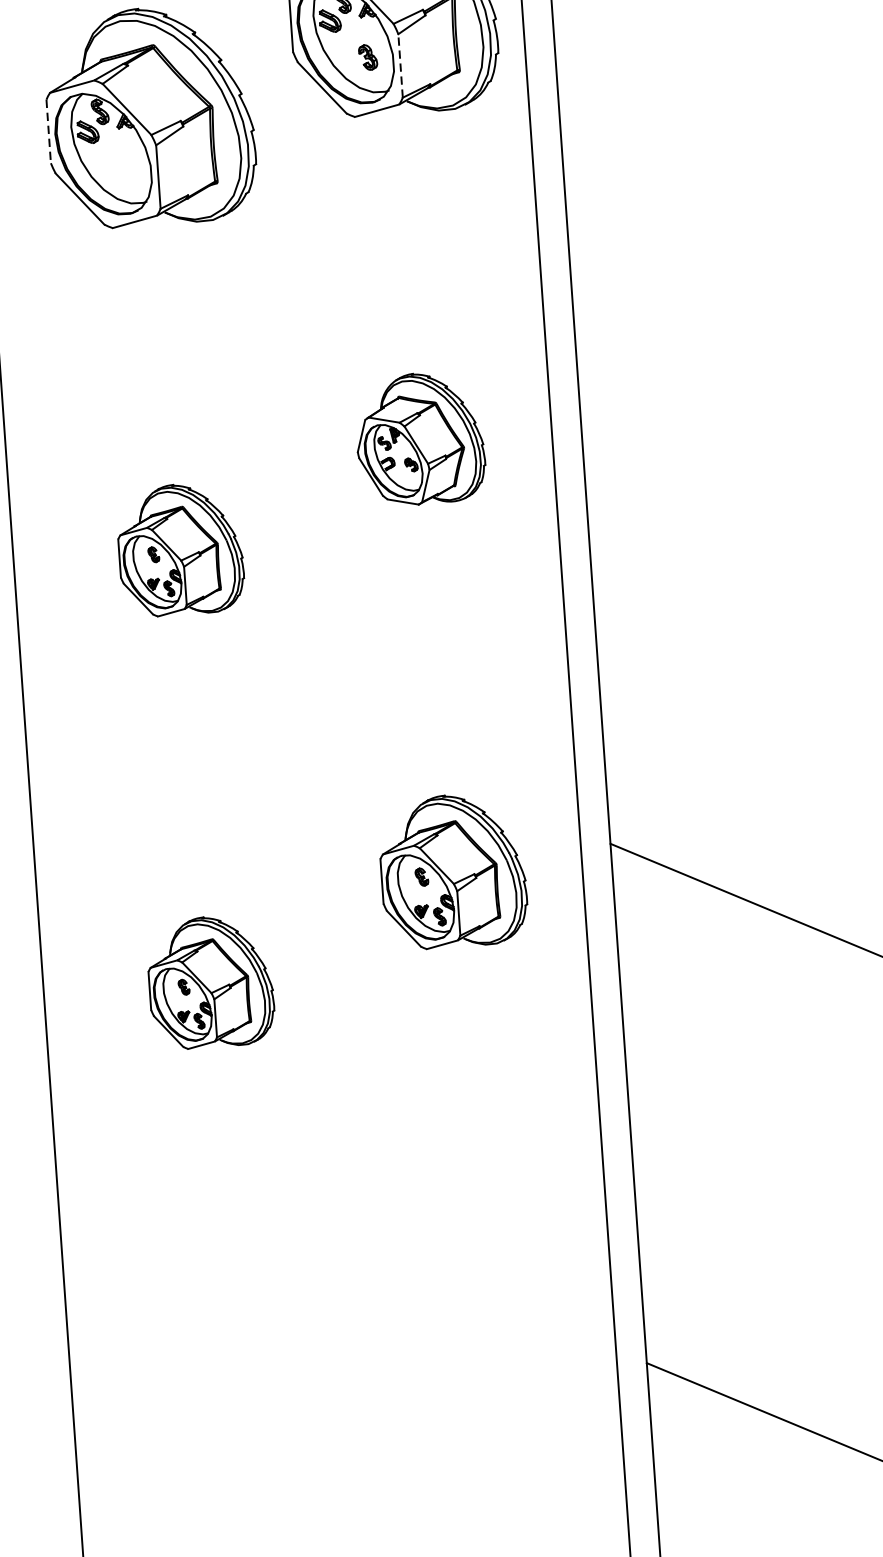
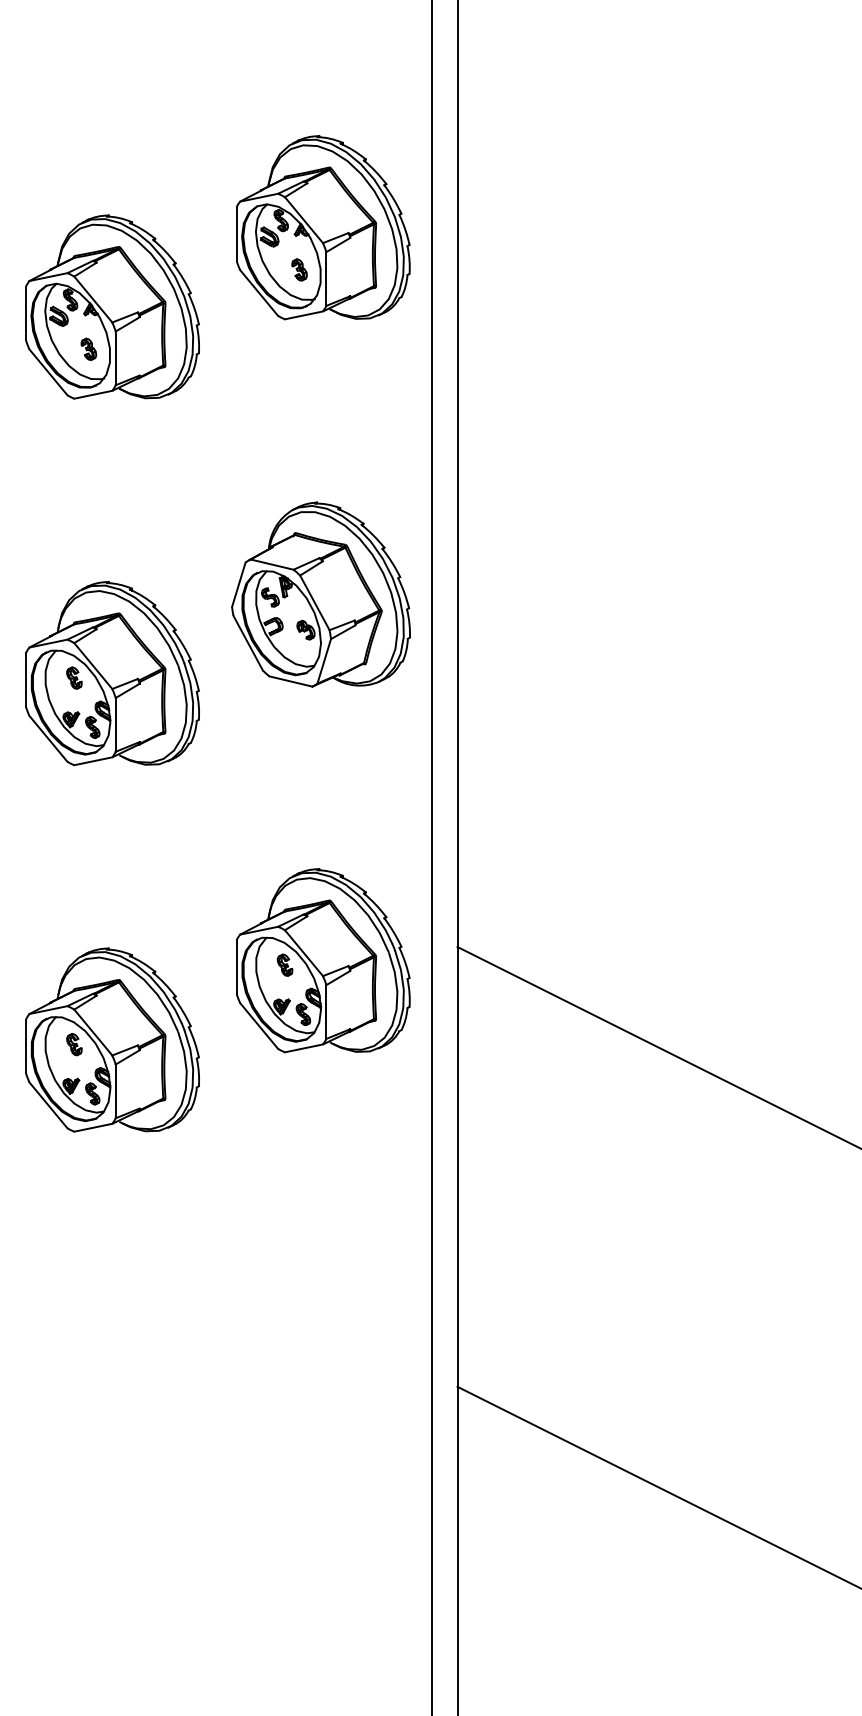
line: (400, 66) -> (326, 279), dashed -> solid
line: (48, 131) -> (25, 313), dashed -> solid
part: (125, 167) -> (88, 348), added
part: (419, 438) -> (320, 594), size x1.67
part: (180, 549) -> (112, 673), size x1.67
part: (453, 870) -> (323, 960), size x1.43
part: (210, 981) -> (112, 1039), size x1.67

